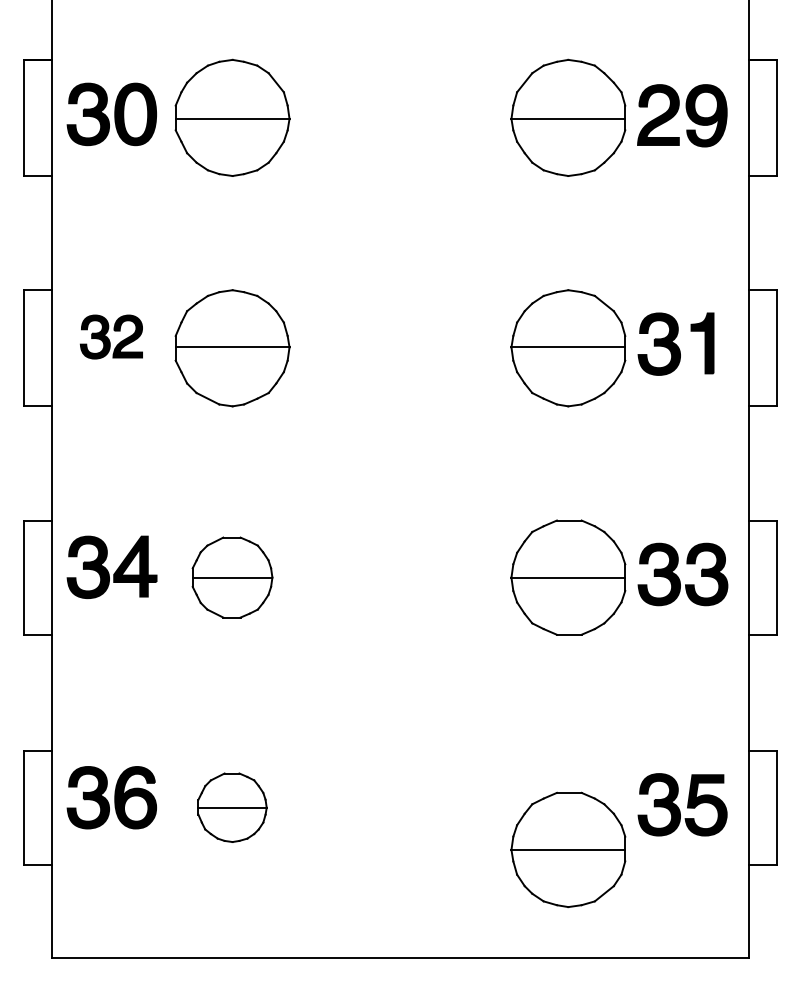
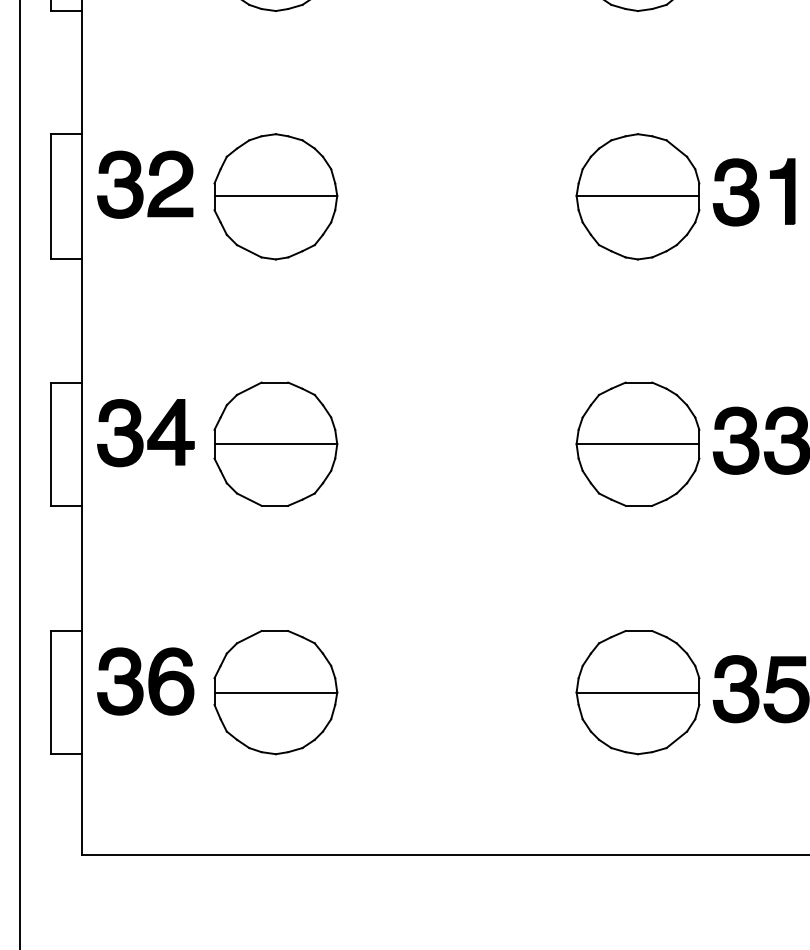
part: (111, 336) -> (145, 184), size x1.43
part: (232, 577) -> (275, 444), size x1.43
part: (232, 807) -> (275, 692), size x1.67
part: (568, 849) -> (638, 692), moved

